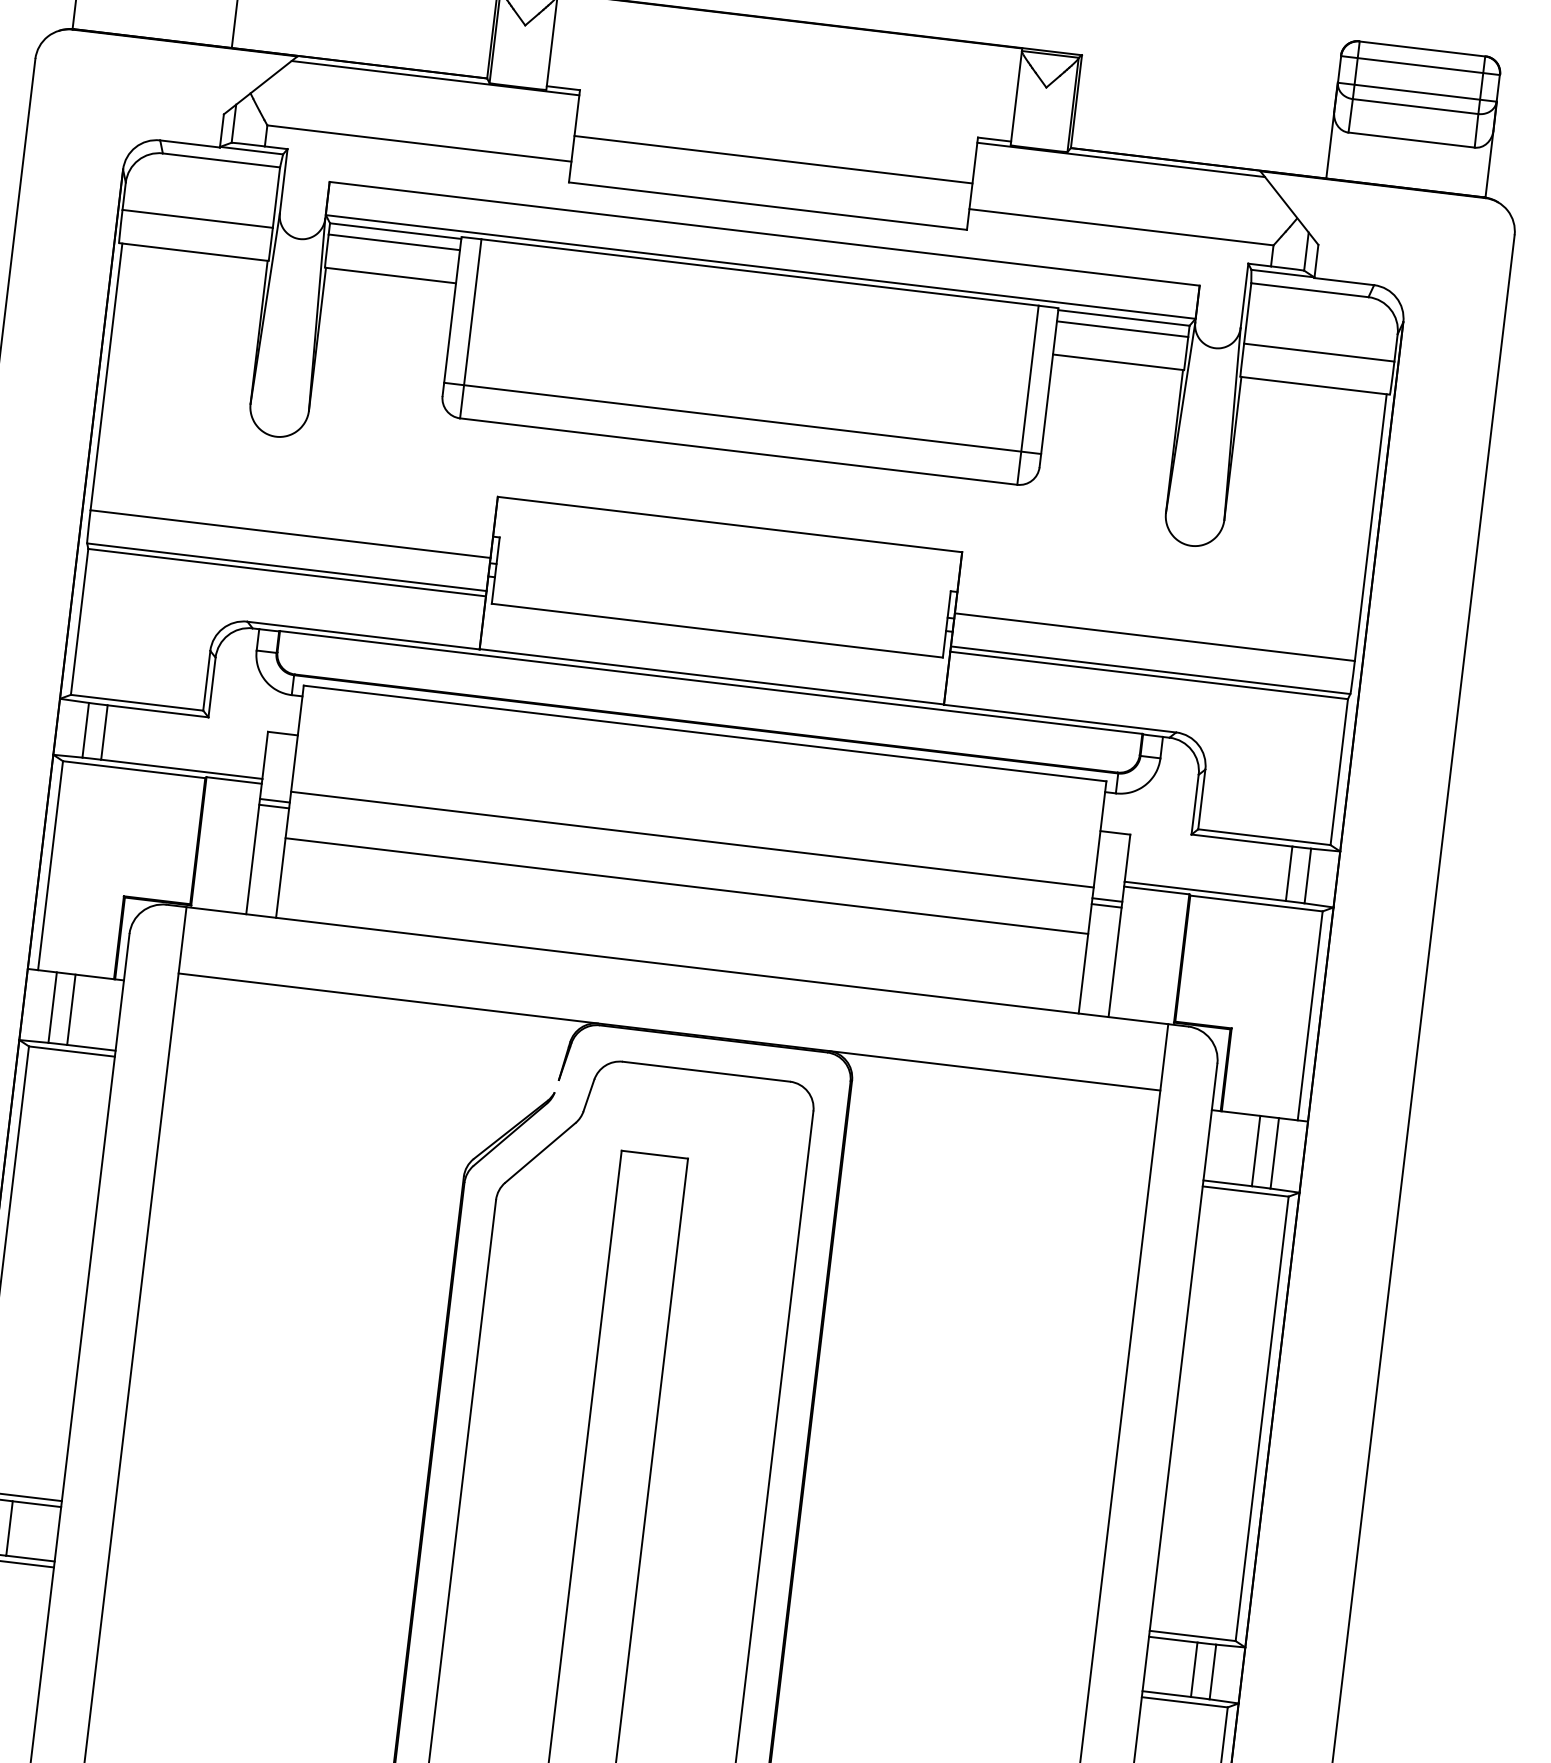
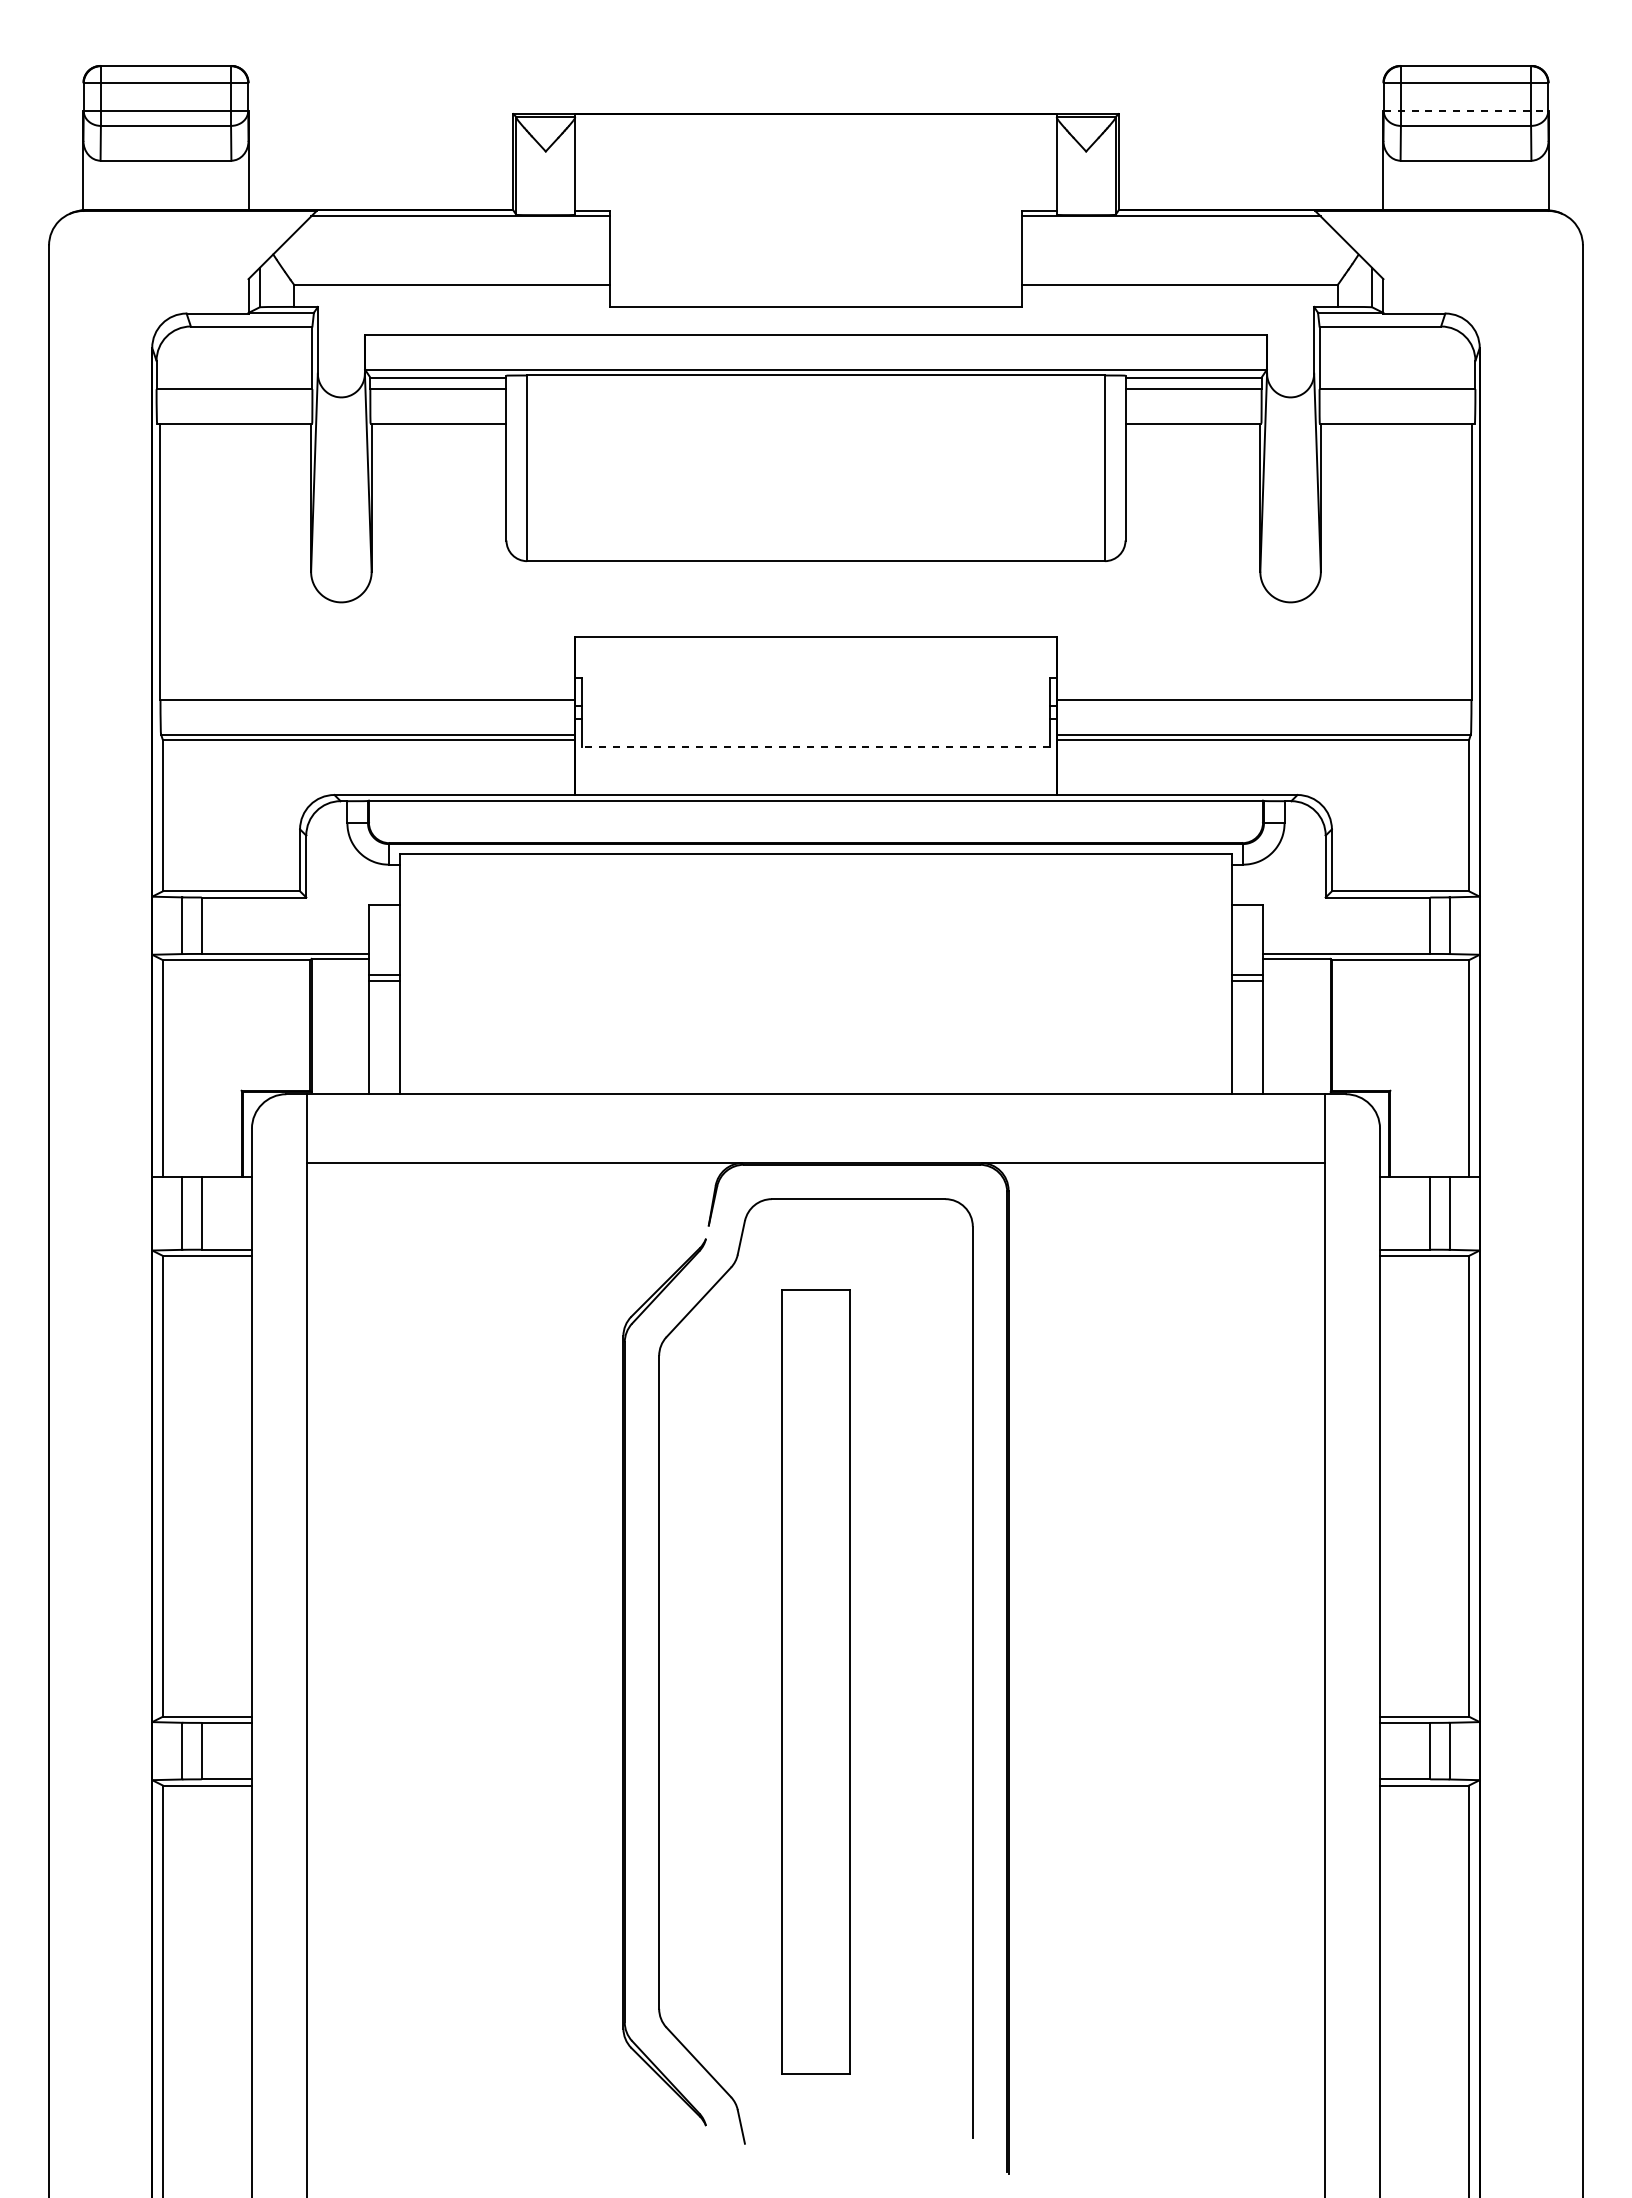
line: (1417, 92) -> (1466, 111), solid -> dashed
line: (773, 159) -> (815, 258), removed
line: (742, 418) -> (815, 526), removed
line: (717, 630) -> (816, 746), solid -> dashed
line: (691, 839) -> (815, 963), removed
line: (686, 885) -> (815, 1011), removed

